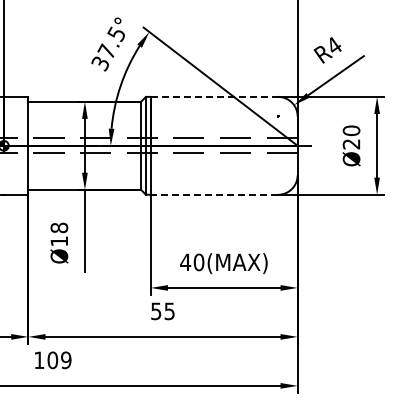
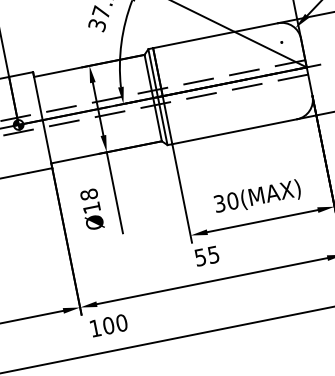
line: (214, 96) -> (215, 35), dashed -> solid
line: (214, 194) -> (234, 131), dashed -> solid
text: (185, 262) -> (219, 203), 40(MAX) -> 30(MAX)
text: (66, 360) -> (122, 323), 109 -> 100

